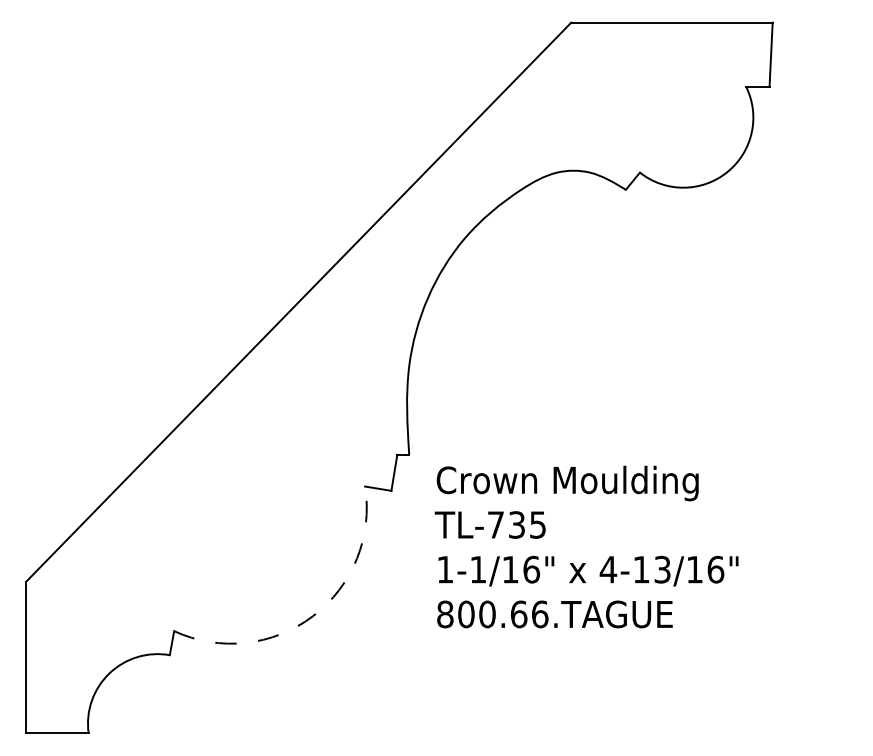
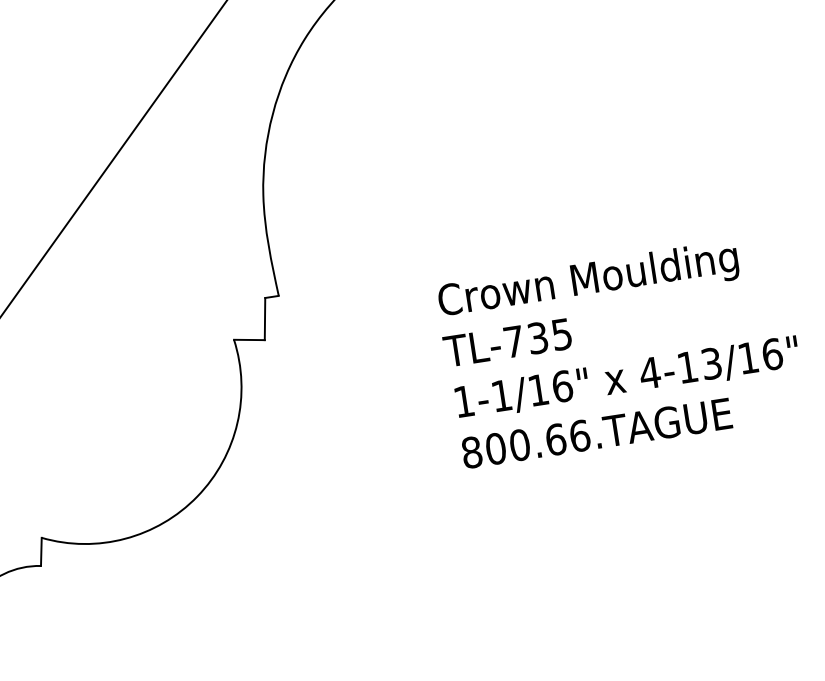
text: (586, 546) -> (620, 350), moved
arc: (313, 616) -> (197, 496), dashed -> solid

